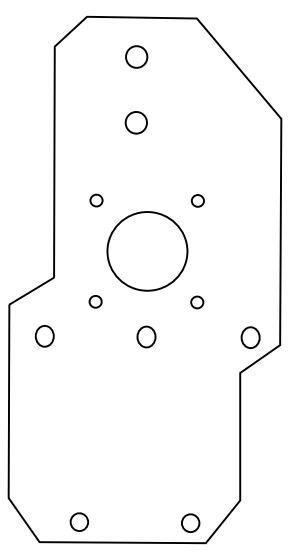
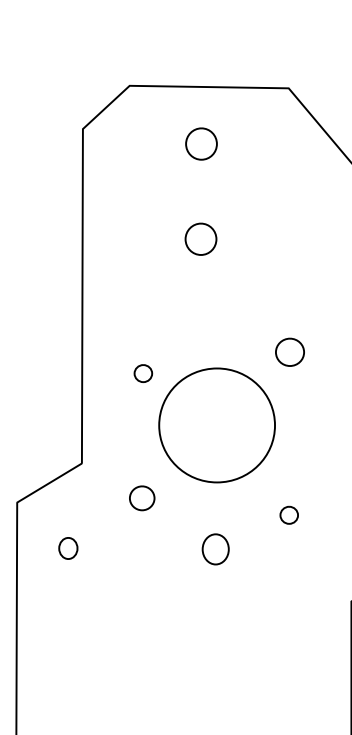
part: (96, 200) -> (143, 373), moved
part: (197, 200) -> (289, 351), size x1.6
part: (95, 301) -> (141, 497), size x1.4
part: (197, 302) -> (289, 515), moved
part: (44, 336) -> (68, 548), size x0.7

